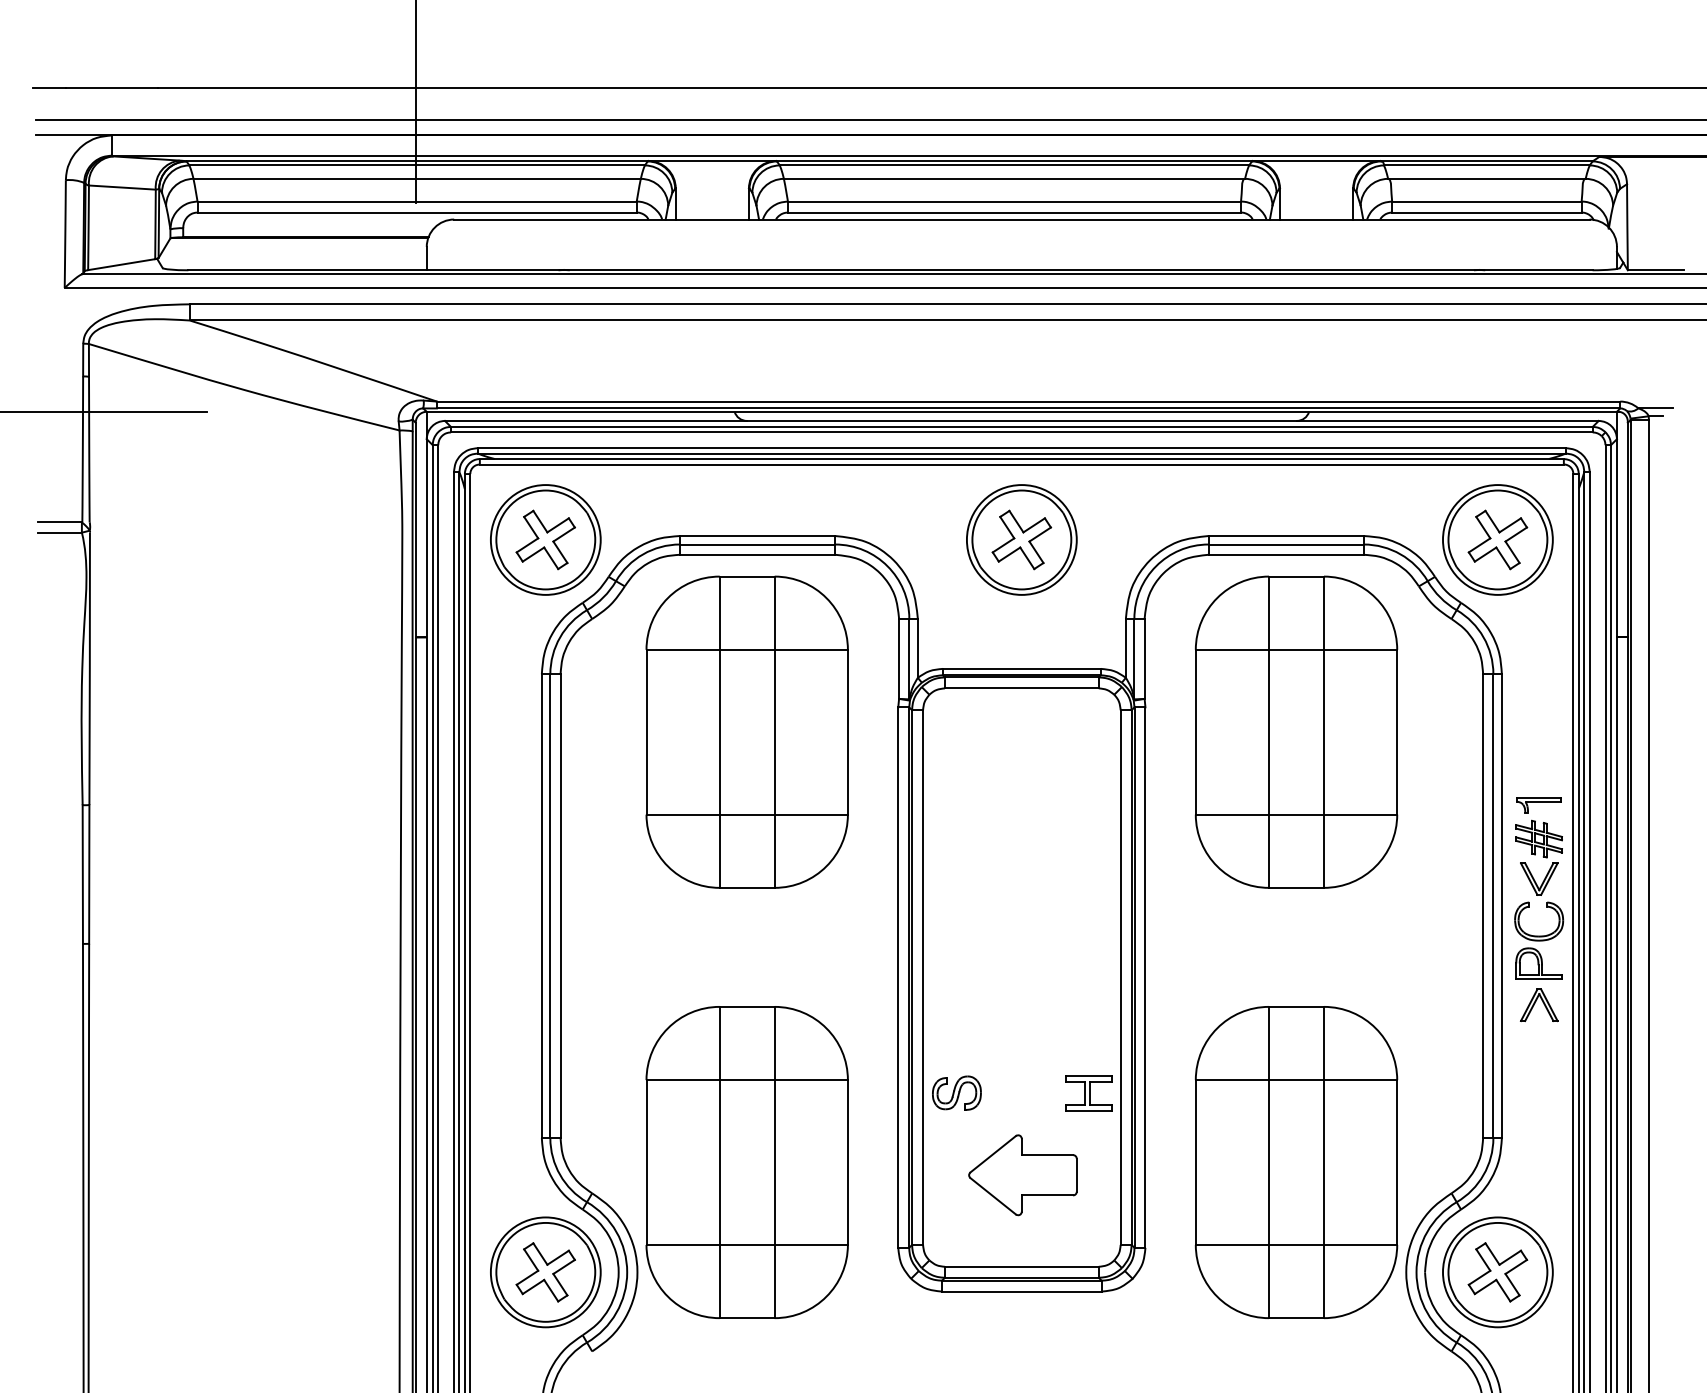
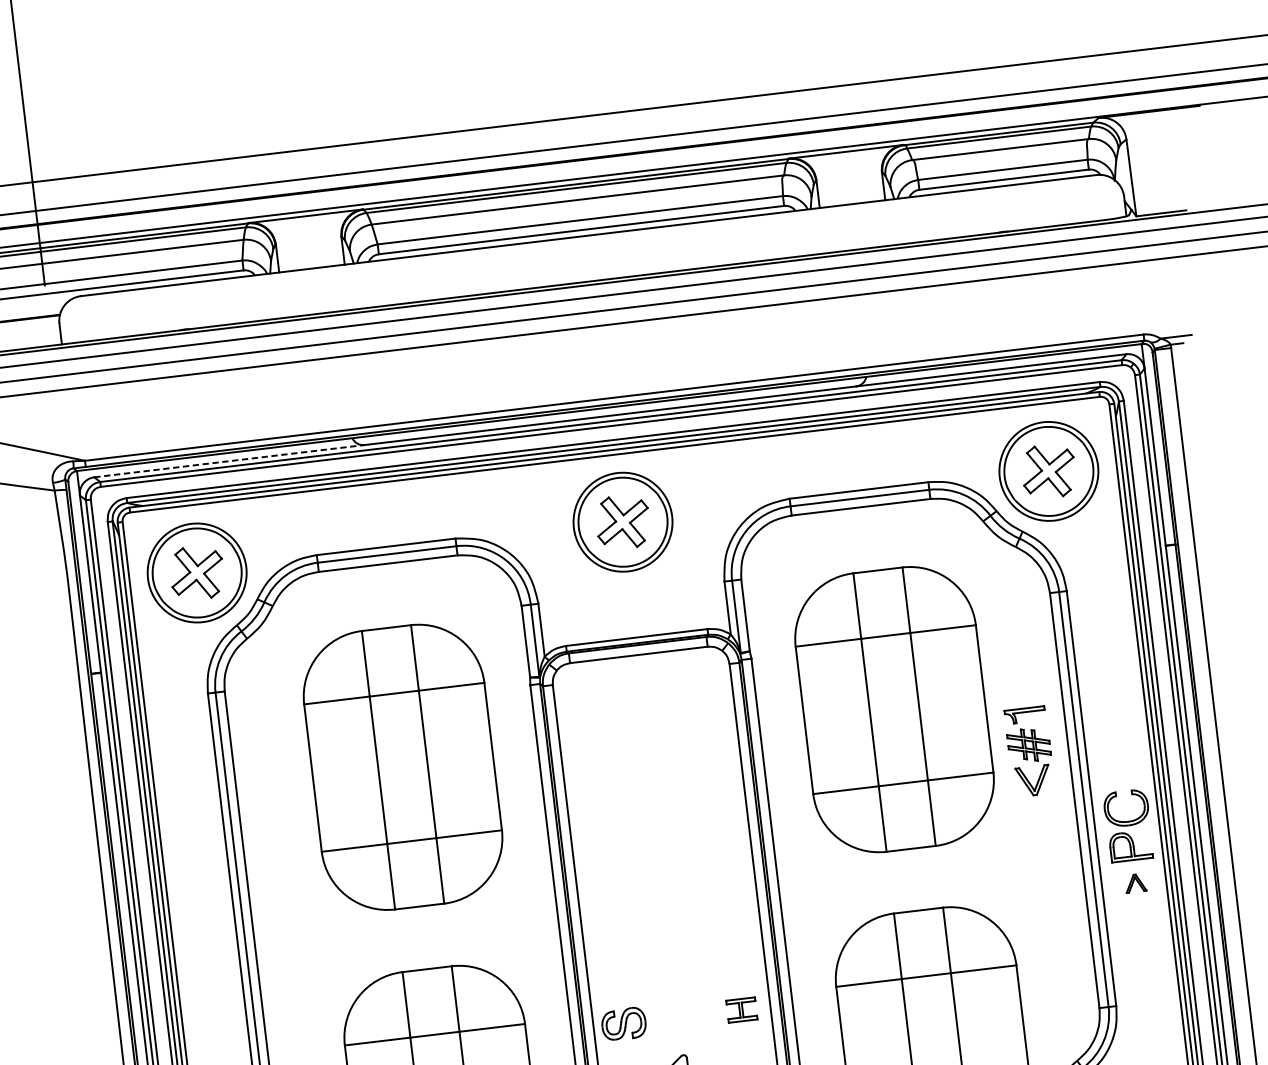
line: (596, 420) -> (229, 460), solid -> dashed
part: (746, 731) -> (402, 766), moved
part: (1296, 731) -> (894, 708), moved
part: (1538, 846) -> (1029, 751), moved
part: (1539, 1005) -> (1135, 883), size x0.6
part: (1088, 1093) -> (741, 1010), size x0.7

